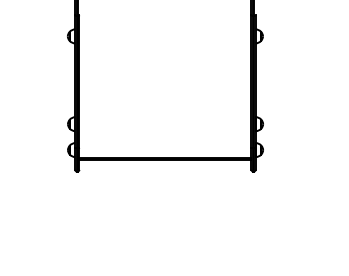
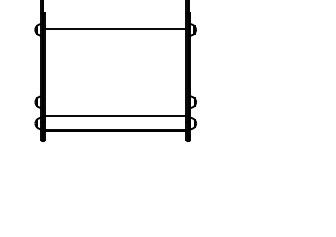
line: (165, 35) -> (115, 29), added
line: (165, 140) -> (115, 115), added

